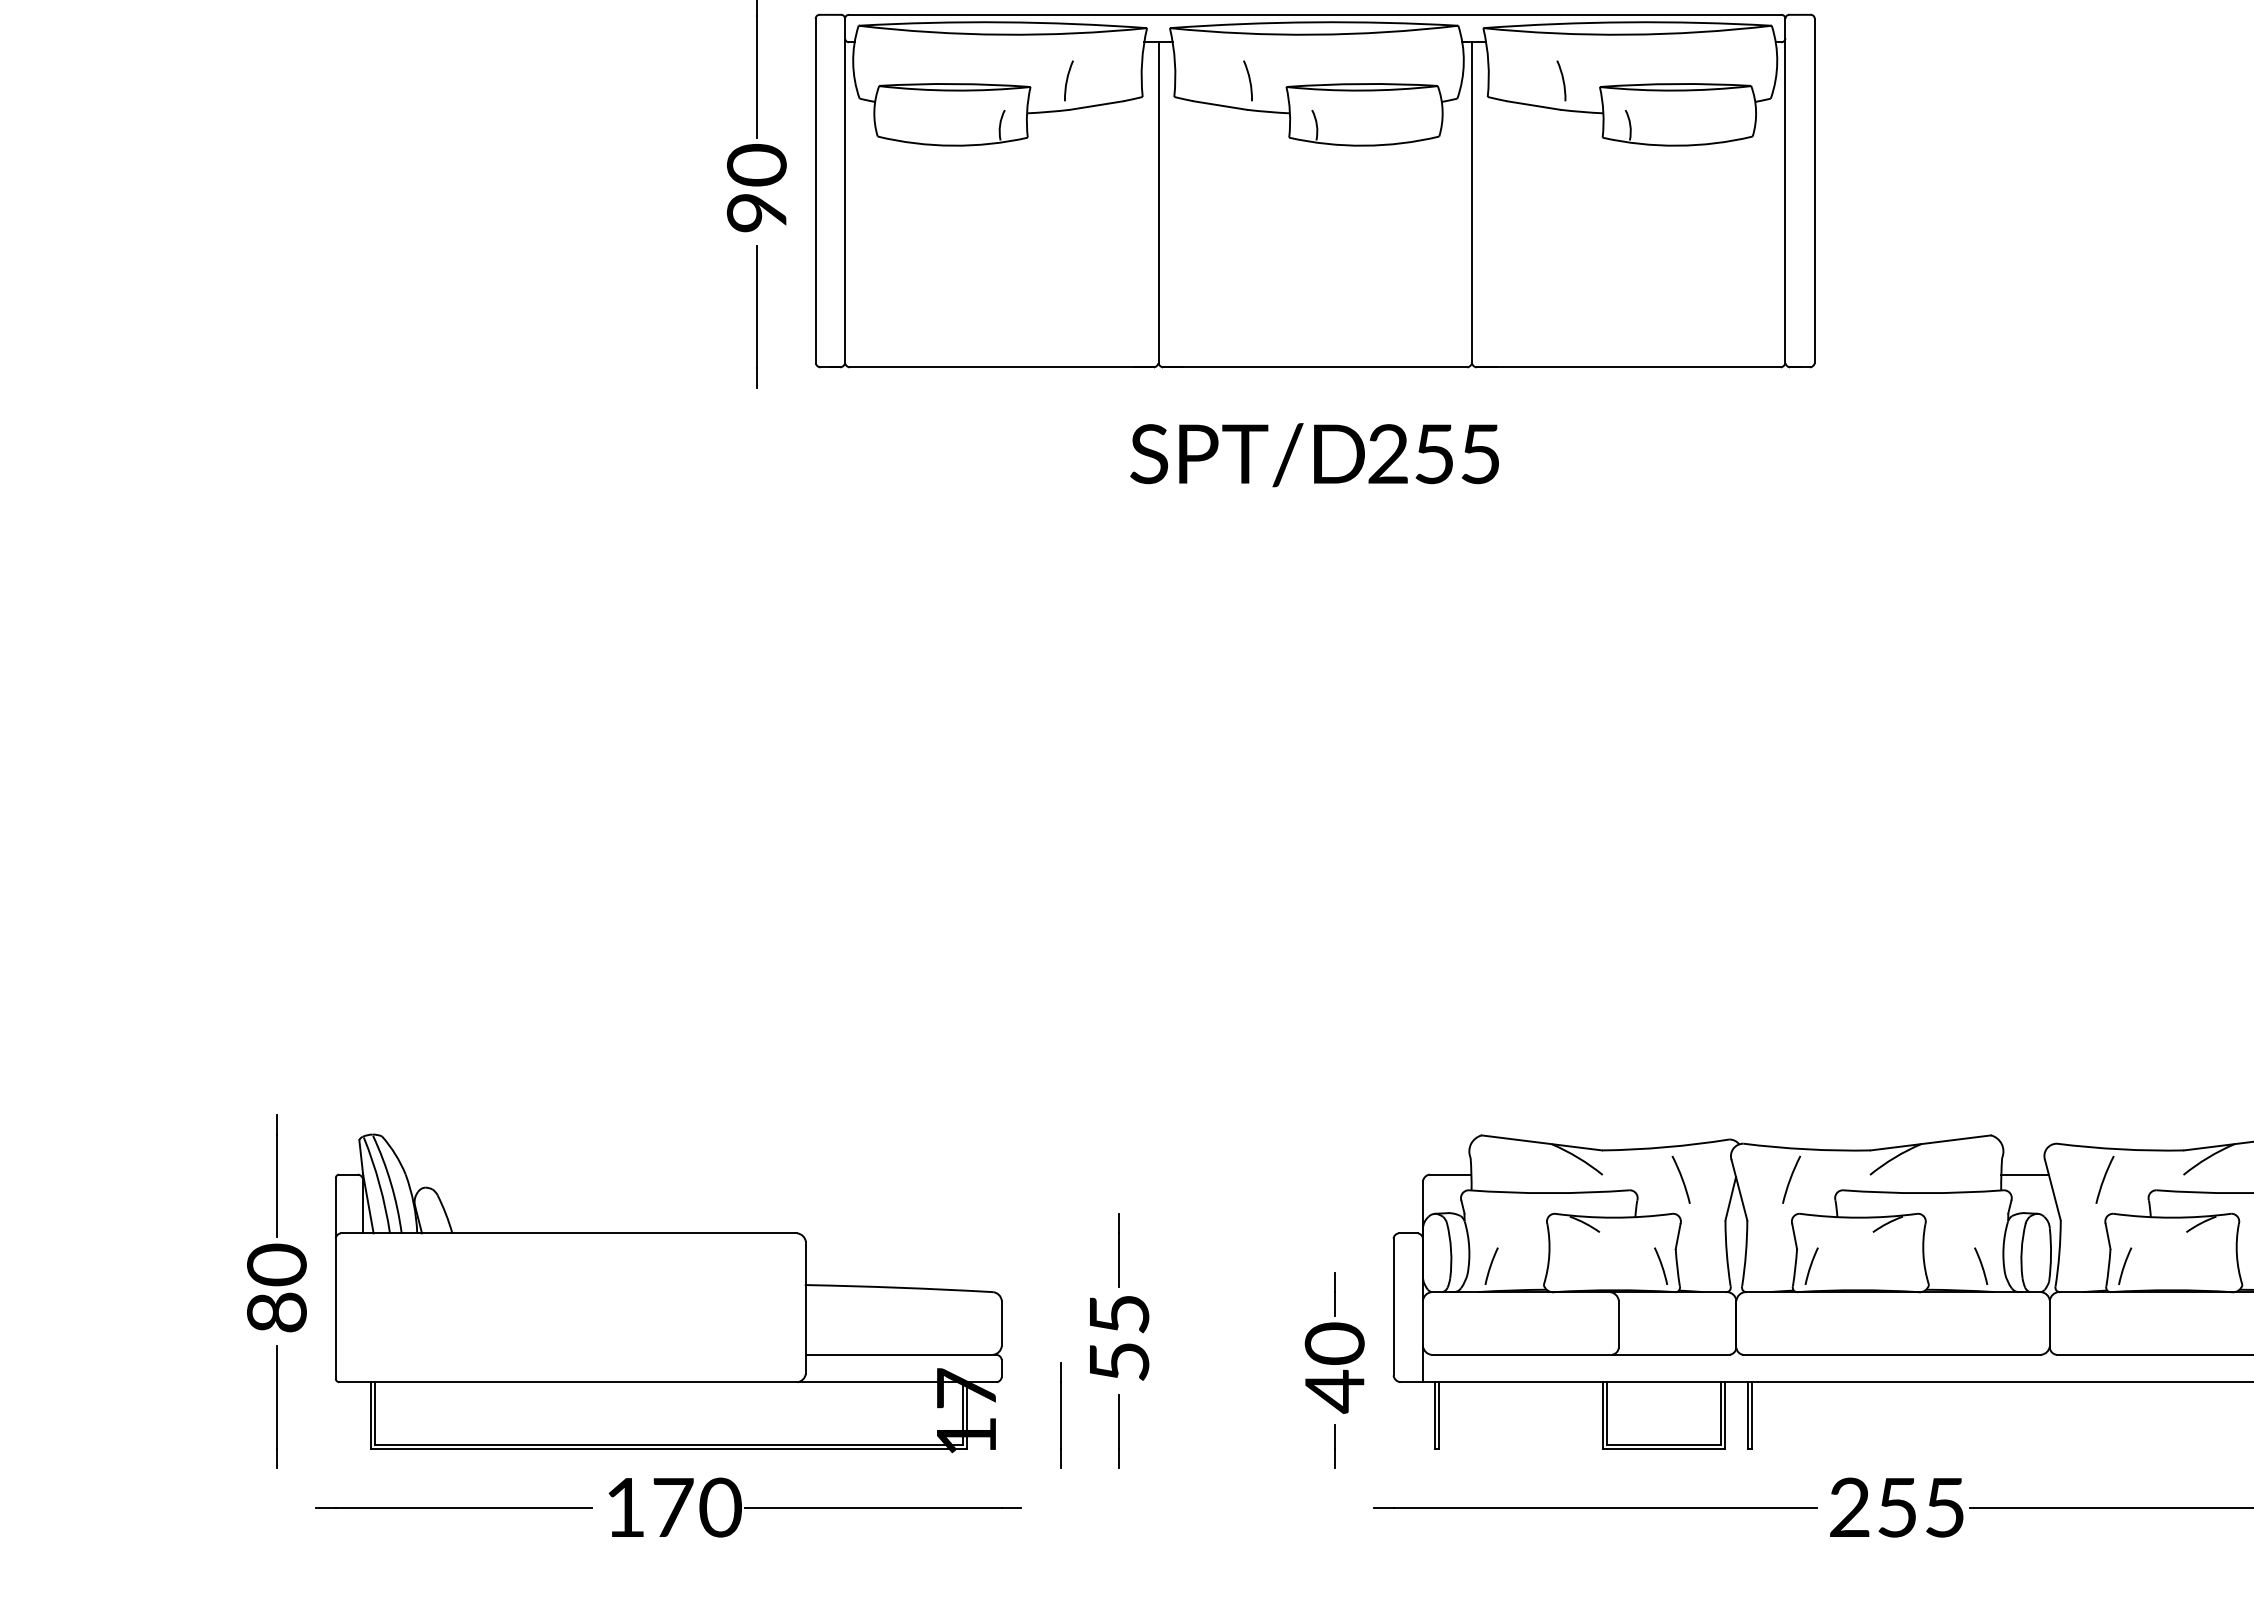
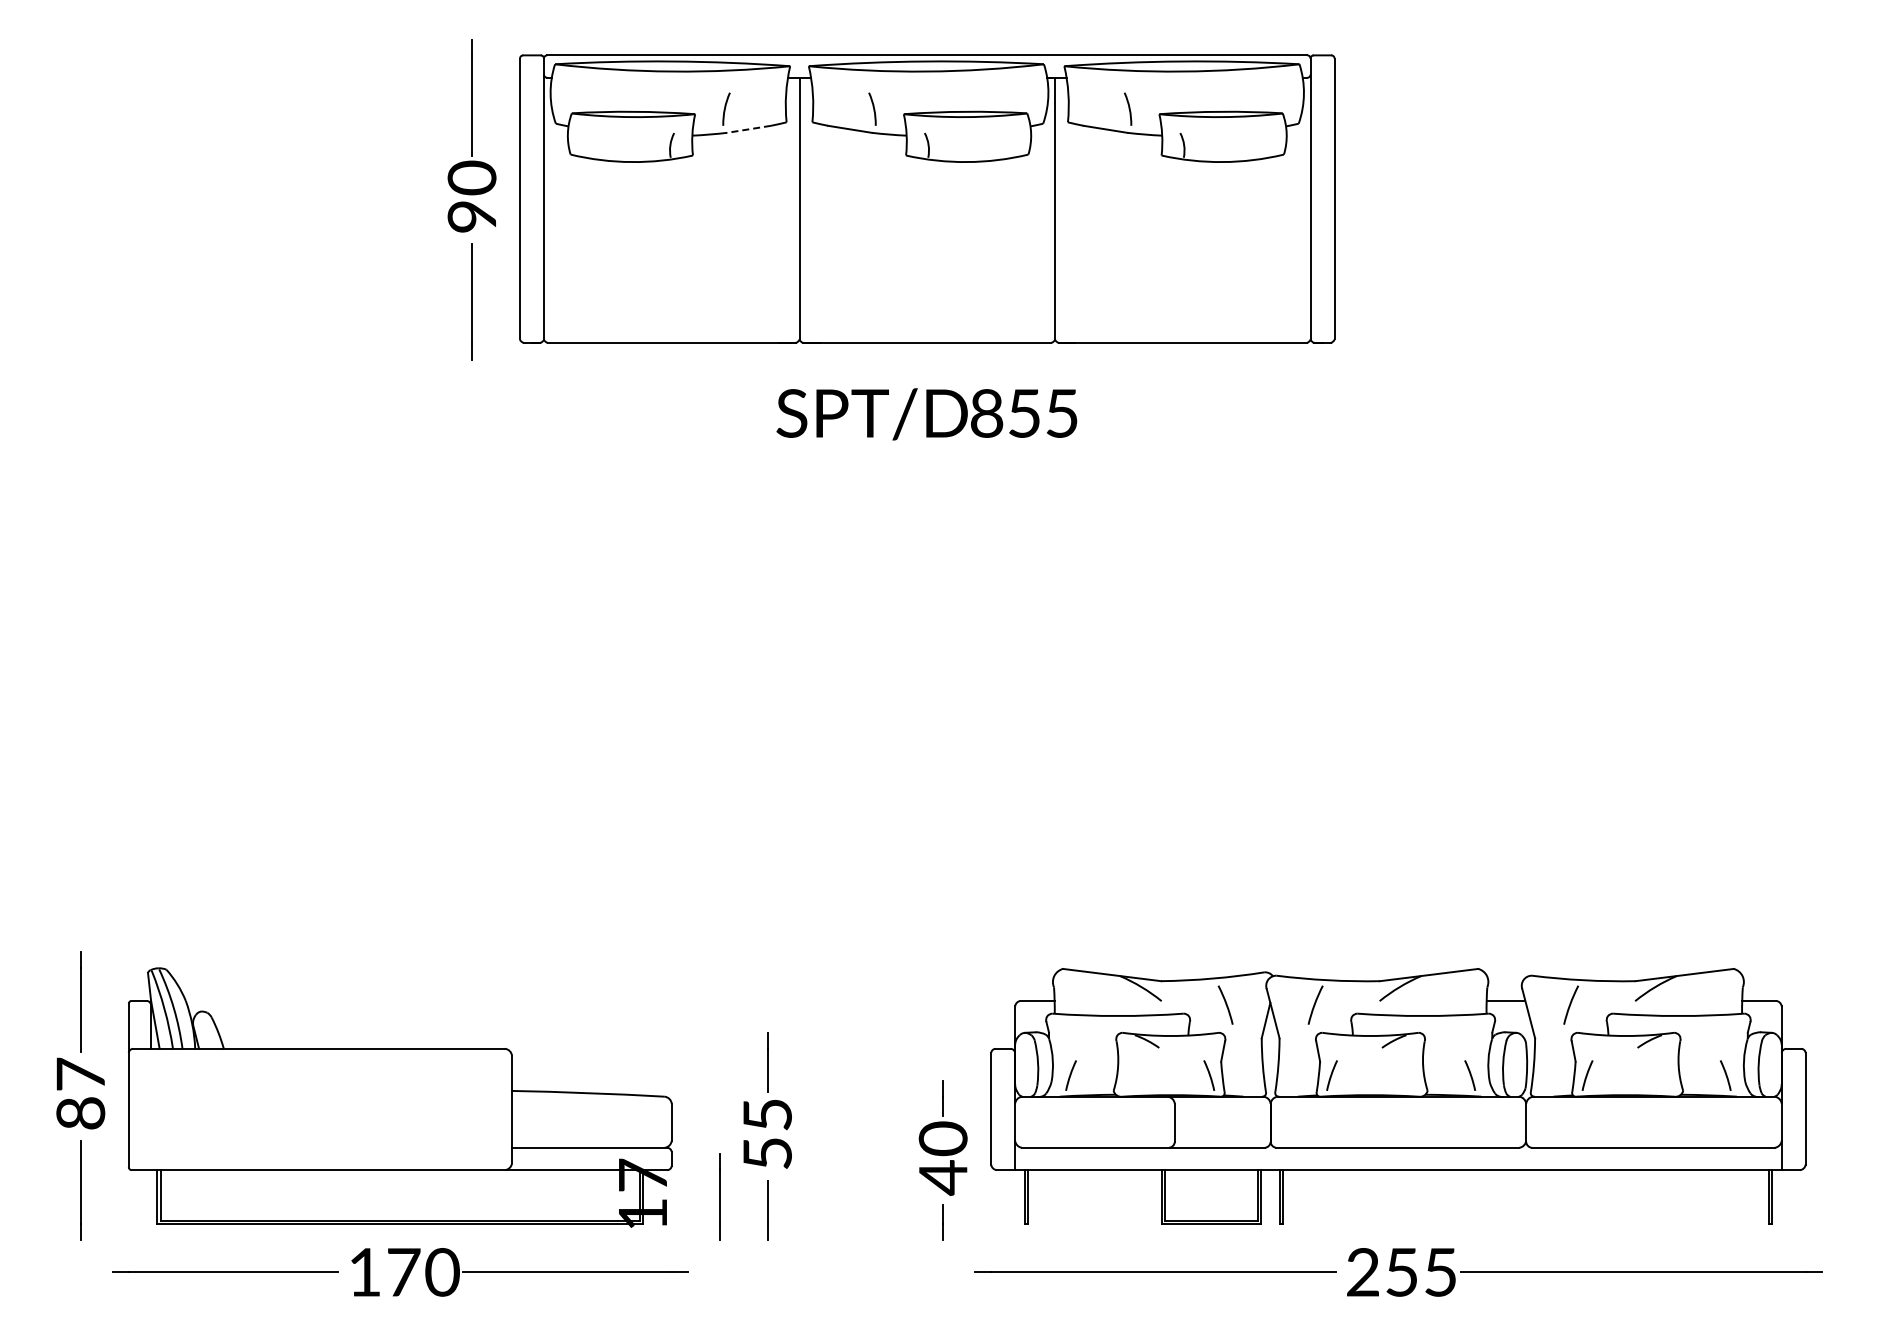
line: (1095, 105) -> (748, 129), solid -> dashed
text: (1387, 454) -> (986, 413), 2 -> 8
text: (276, 1264) -> (80, 1074), 80 -> 87

